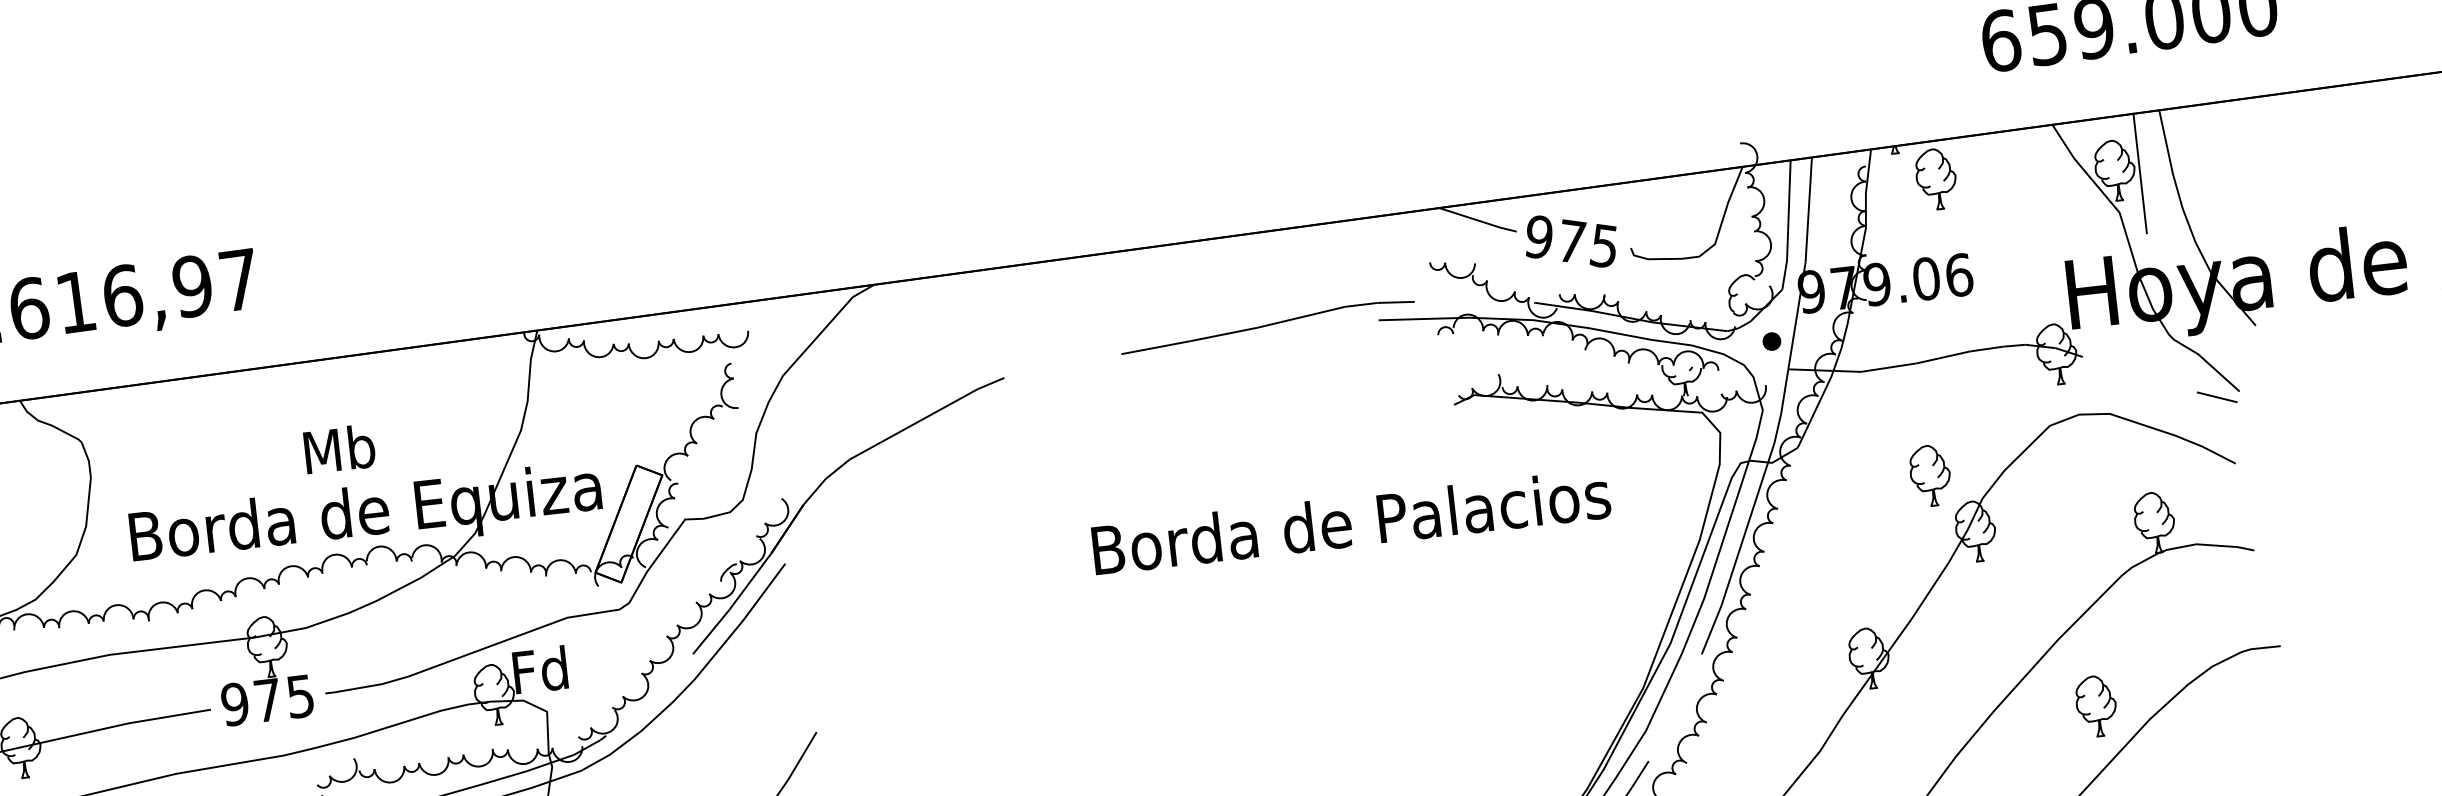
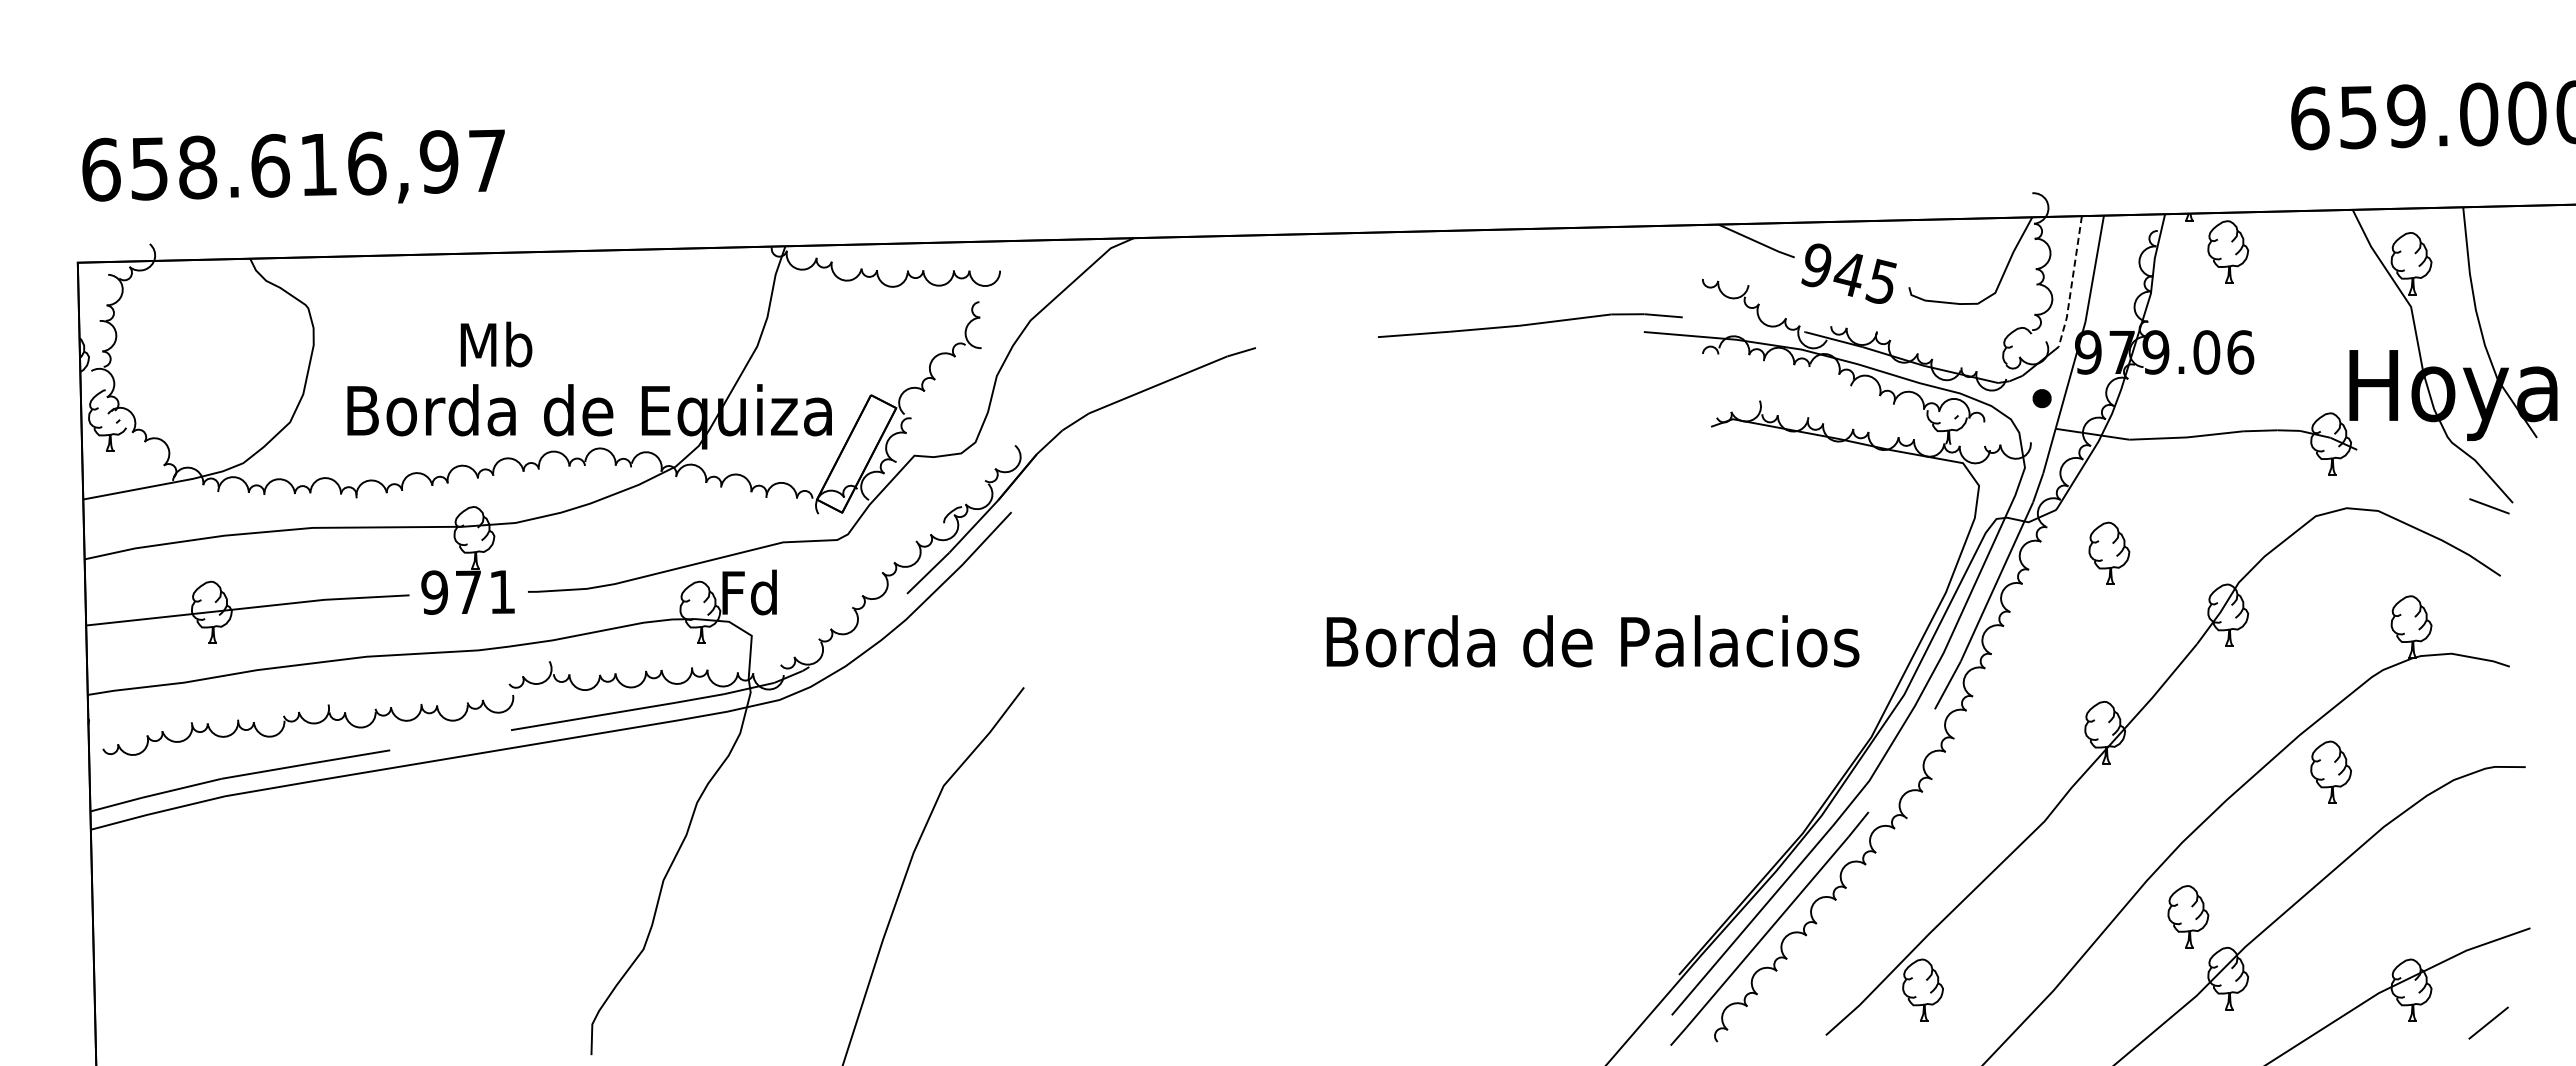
line: (2140, 173) -> (2436, 269), removed
line: (1788, 225) -> (2072, 282), solid -> dashed
text: (1571, 241) -> (1849, 273), 975 -> 945
text: (339, 449) -> (496, 344), moved
part: (1930, 474) -> (2109, 552), moved
text: (1350, 522) -> (1592, 641), moved
text: (299, 696) -> (501, 592), 975 -> 971
part: (2095, 705) -> (2330, 771), moved

